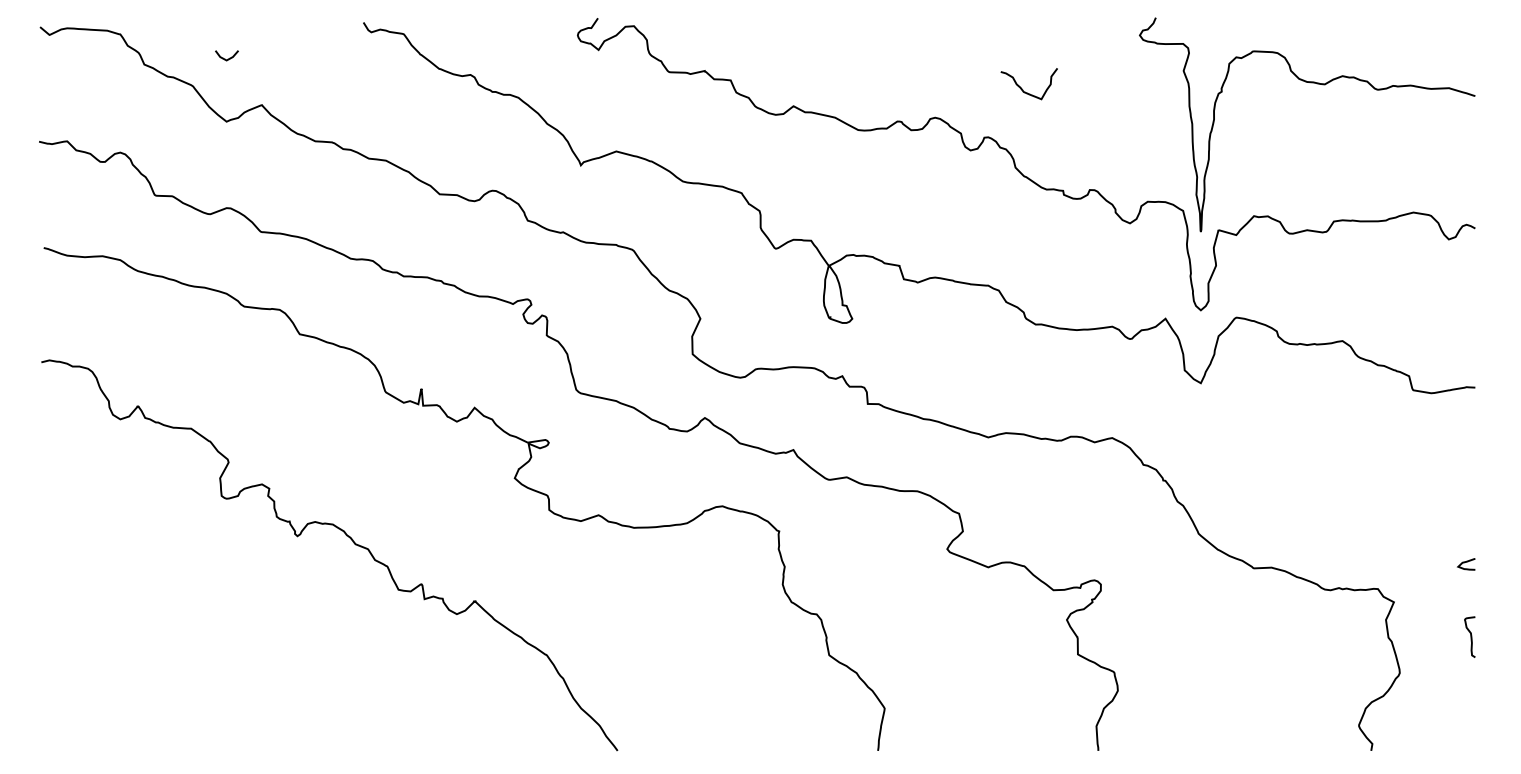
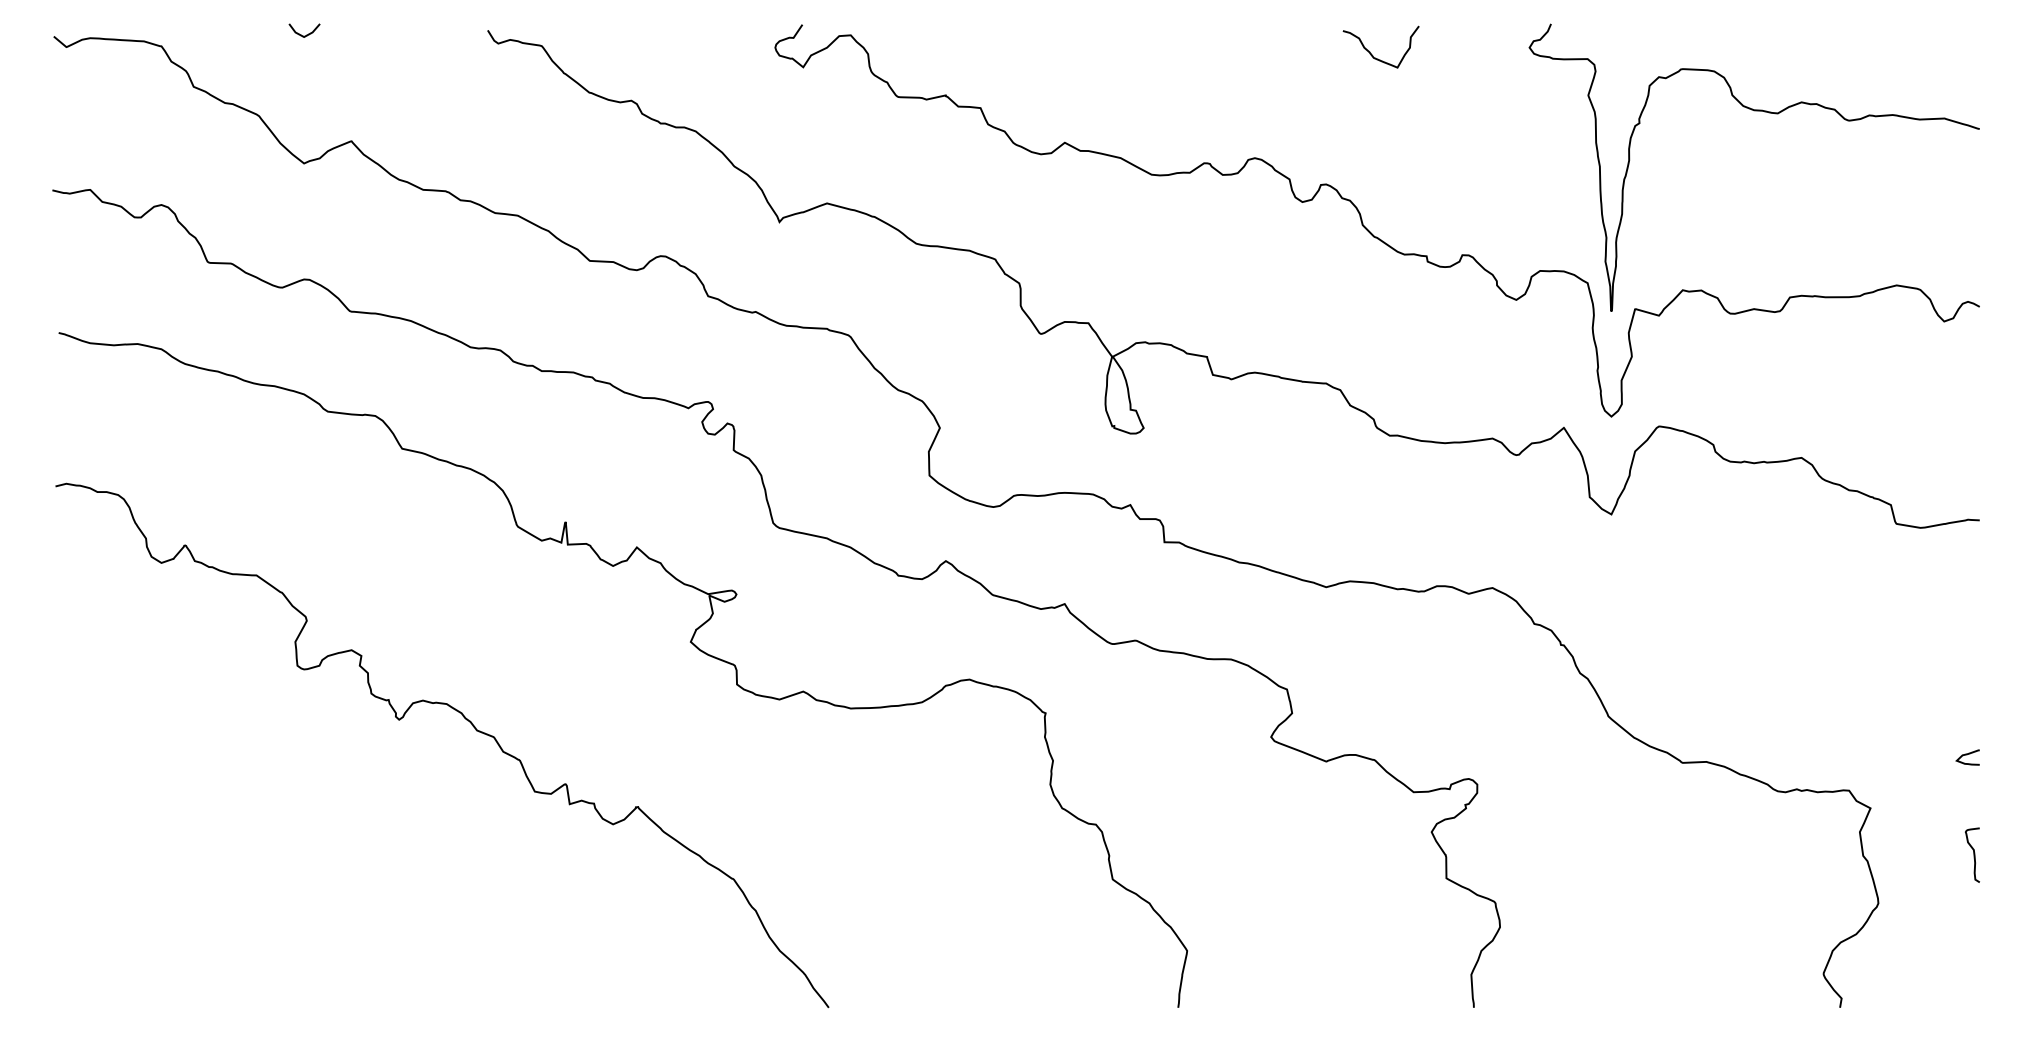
line: (225, 58) -> (302, 34), moved
curve: (1023, 89) -> (1373, 54), moved

